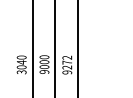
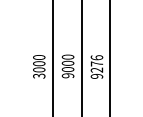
text: (67, 57) -> (97, 57), 9272 -> 9276
text: (21, 62) -> (38, 63), 3040 -> 3000

